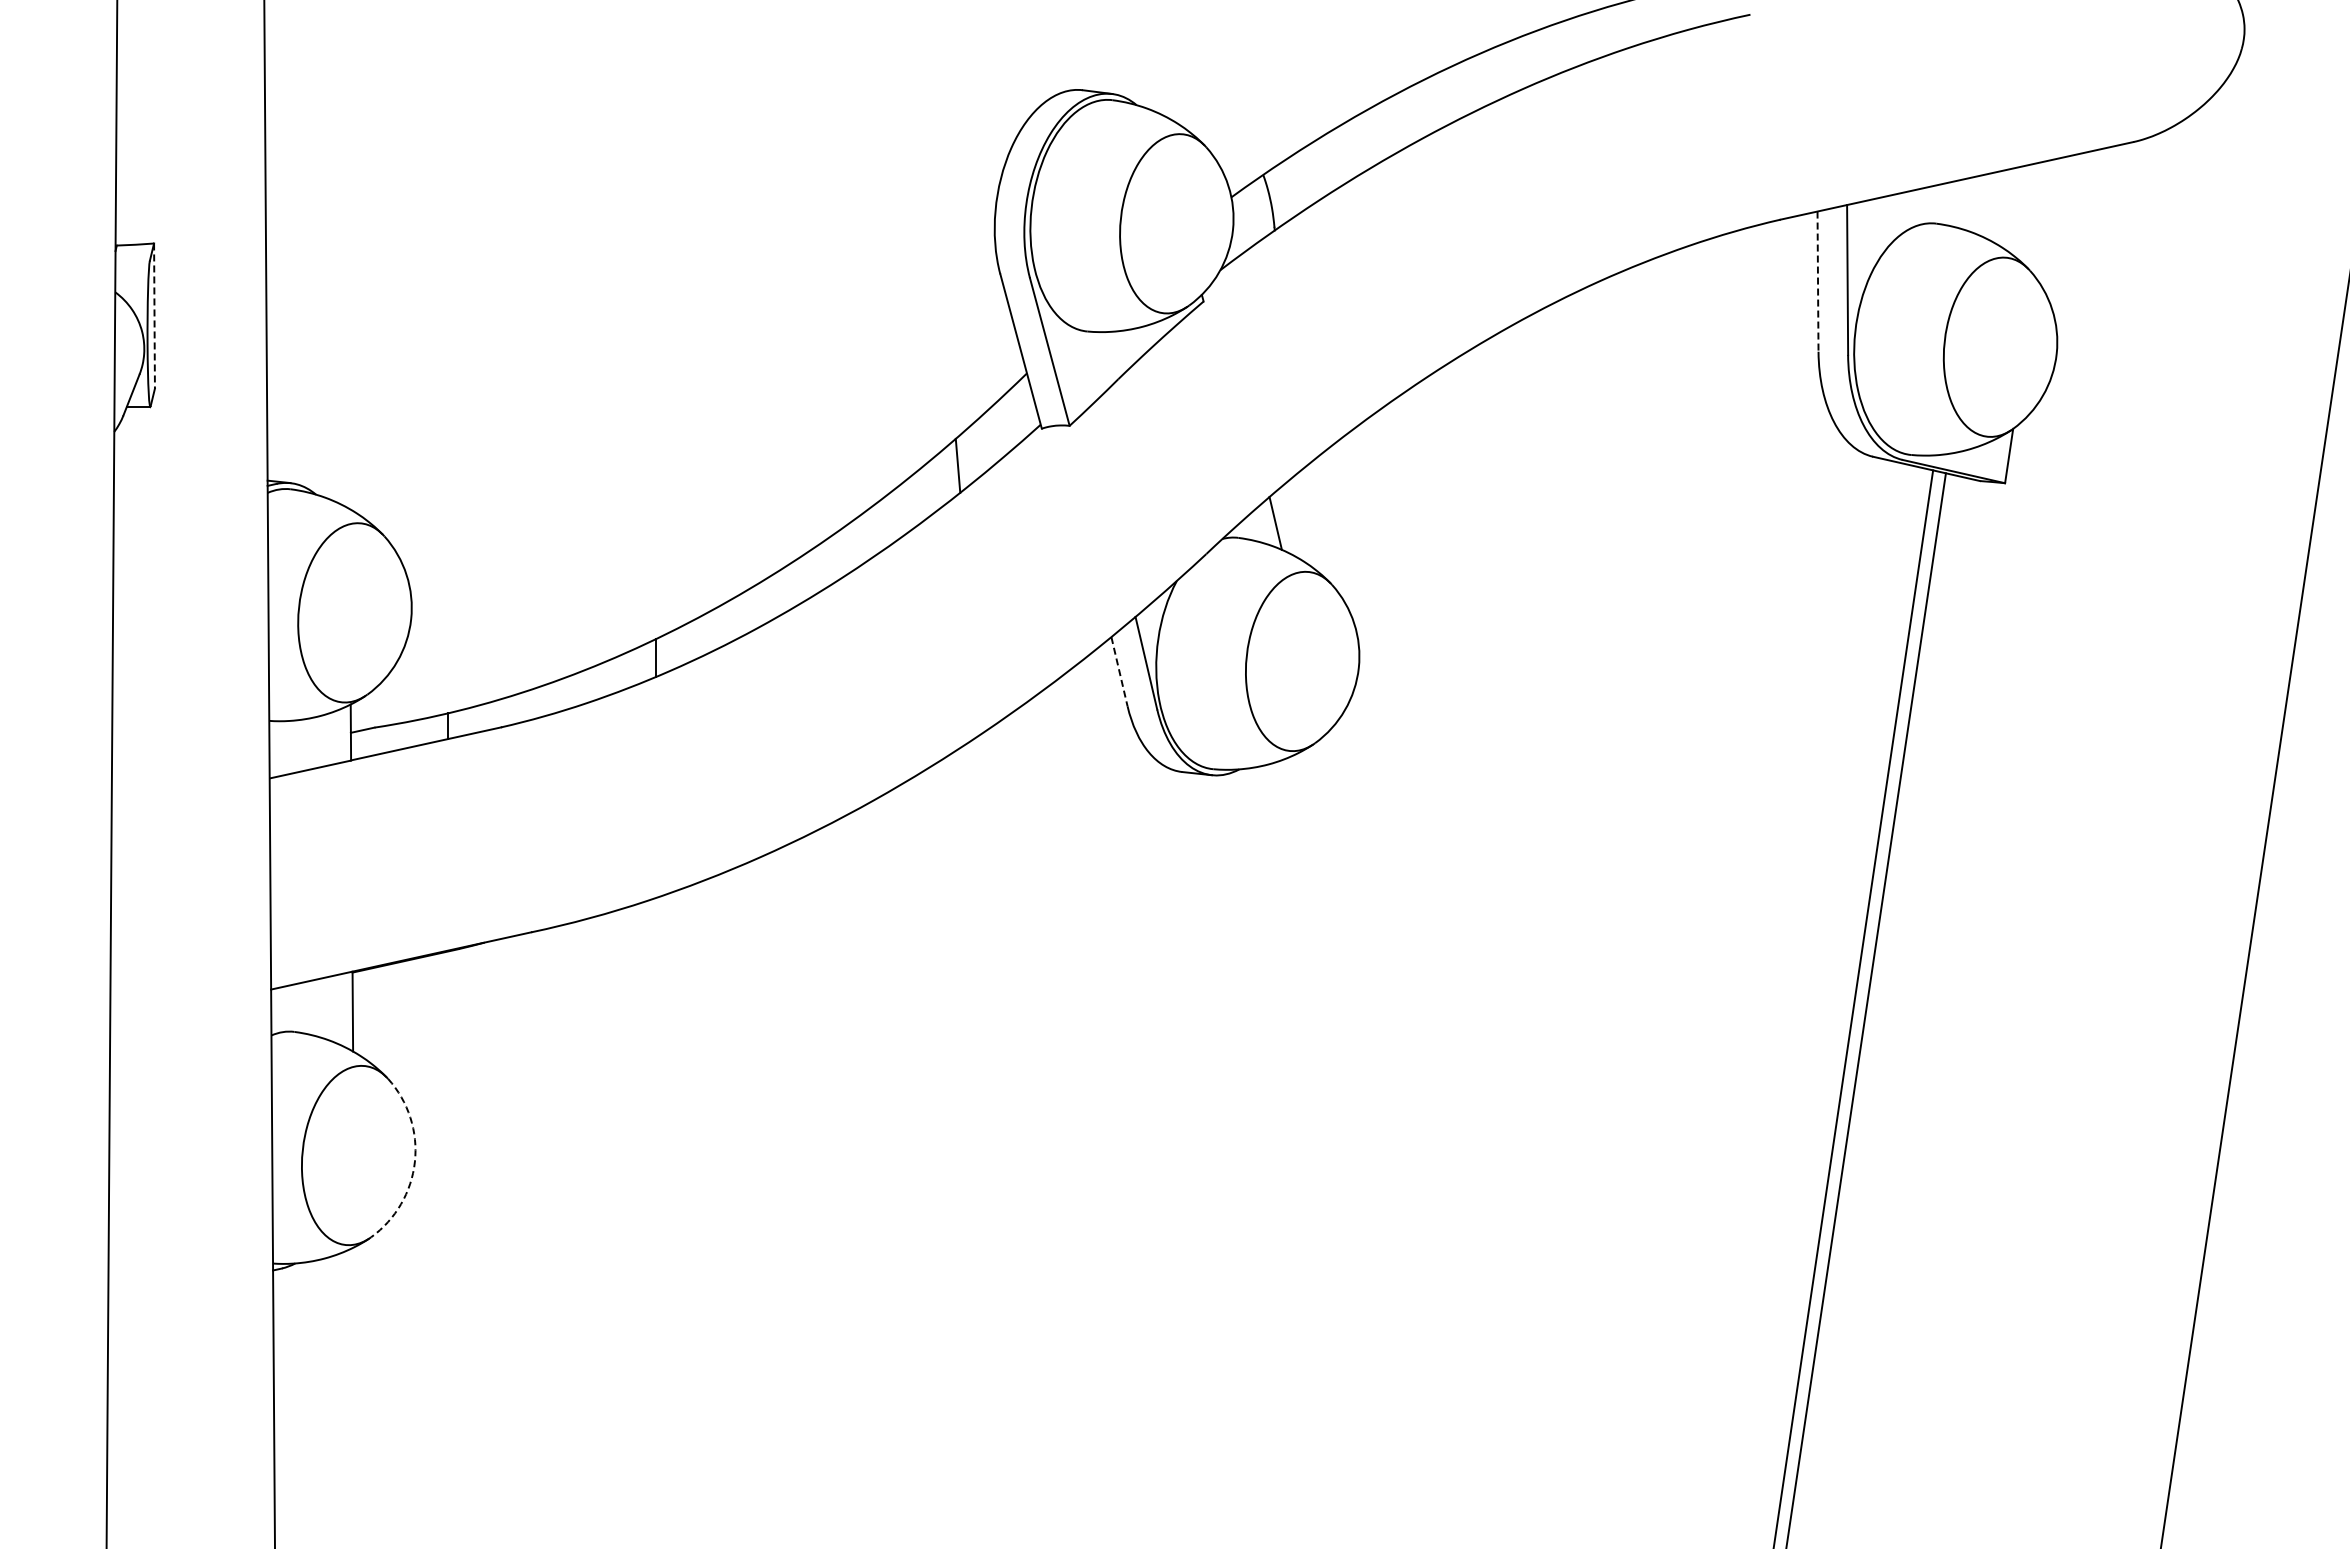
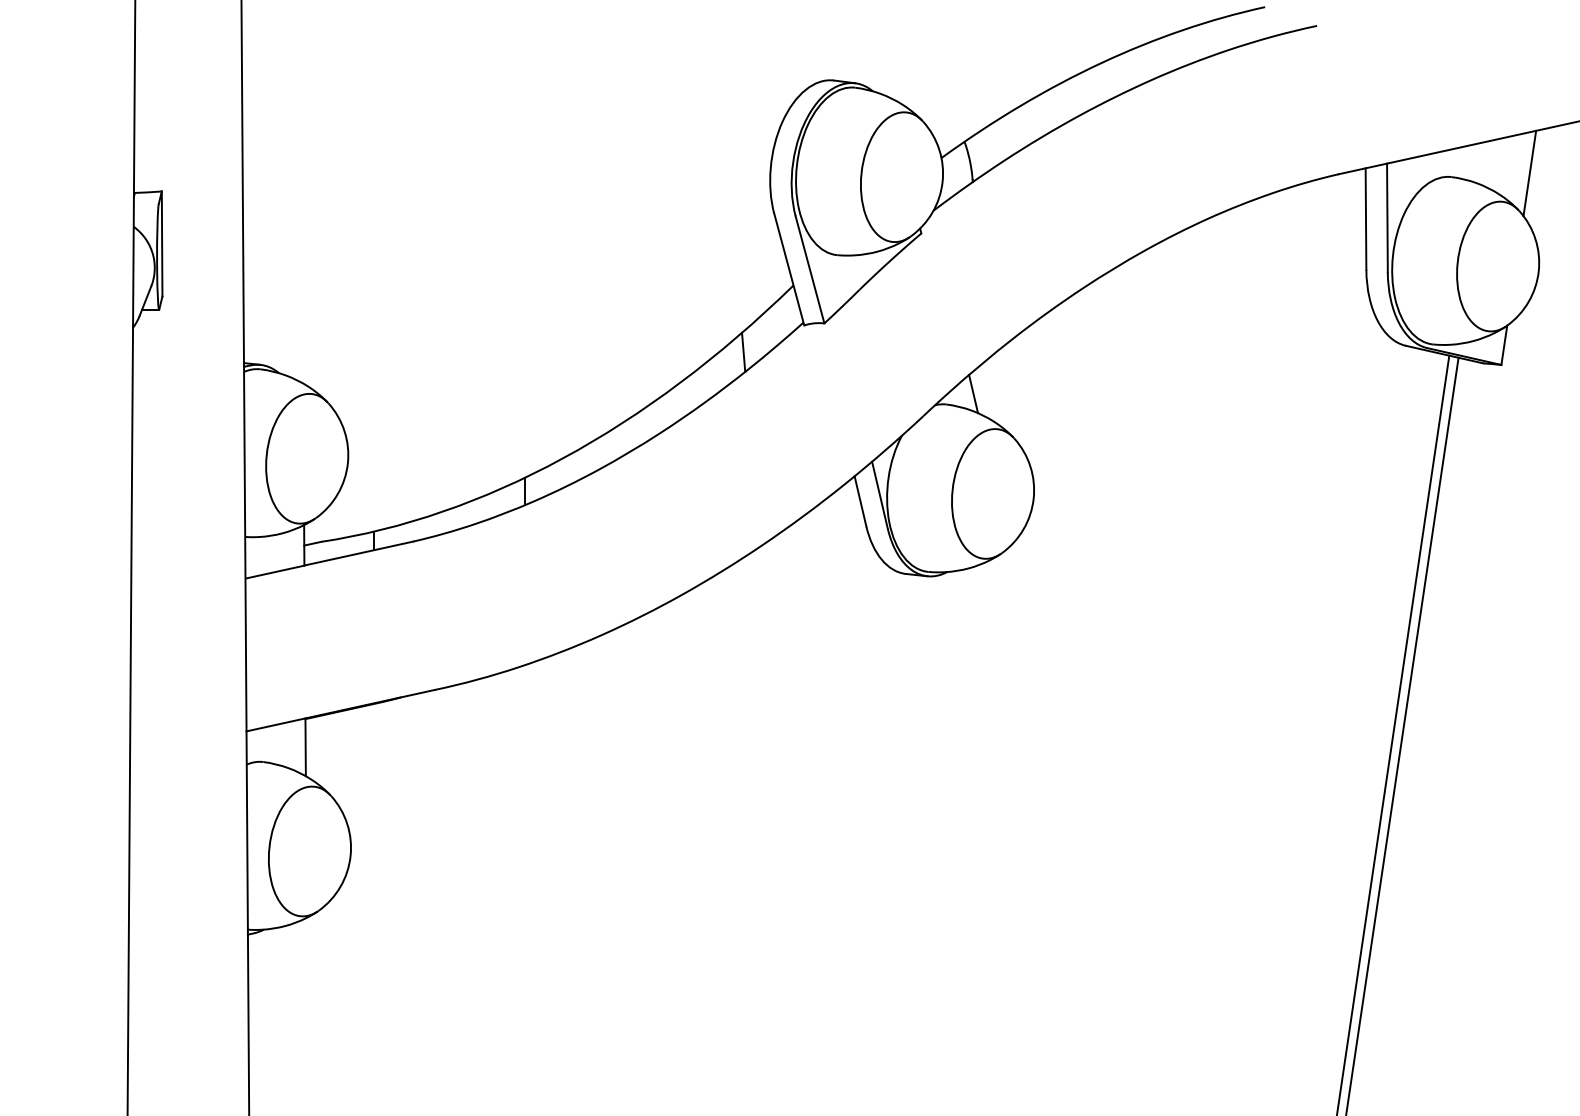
line: (2044, 218) -> (1529, 173), added
line: (1818, 282) -> (1366, 219), dashed -> solid
line: (154, 316) -> (162, 244), dashed -> solid
line: (1119, 671) -> (860, 501), dashed -> solid
arc: (414, 1161) -> (350, 855), dashed -> solid

